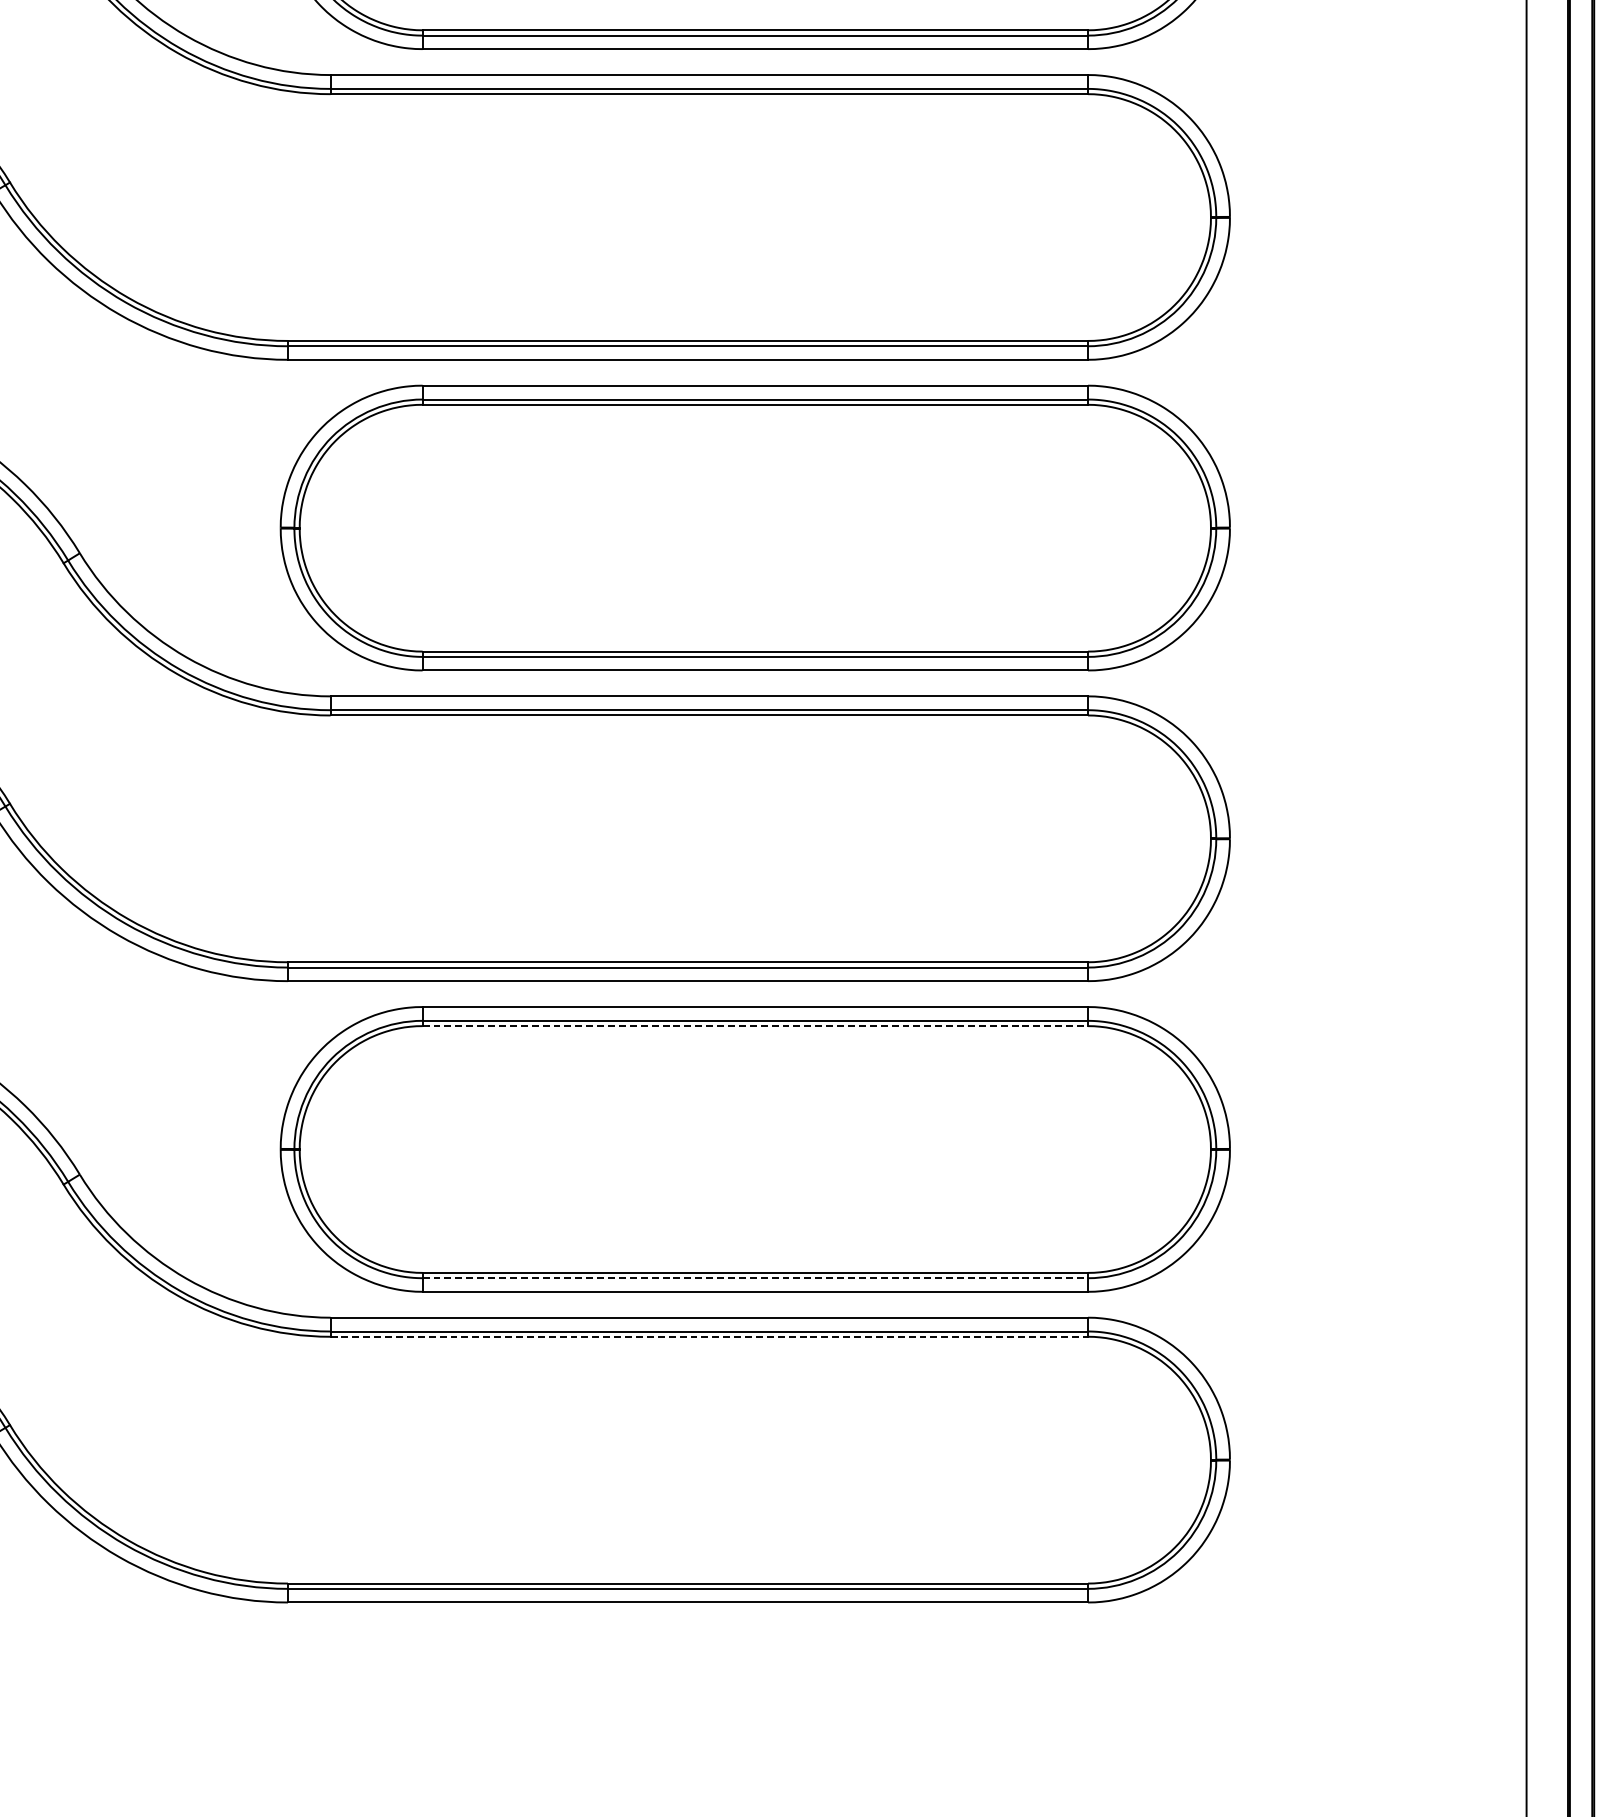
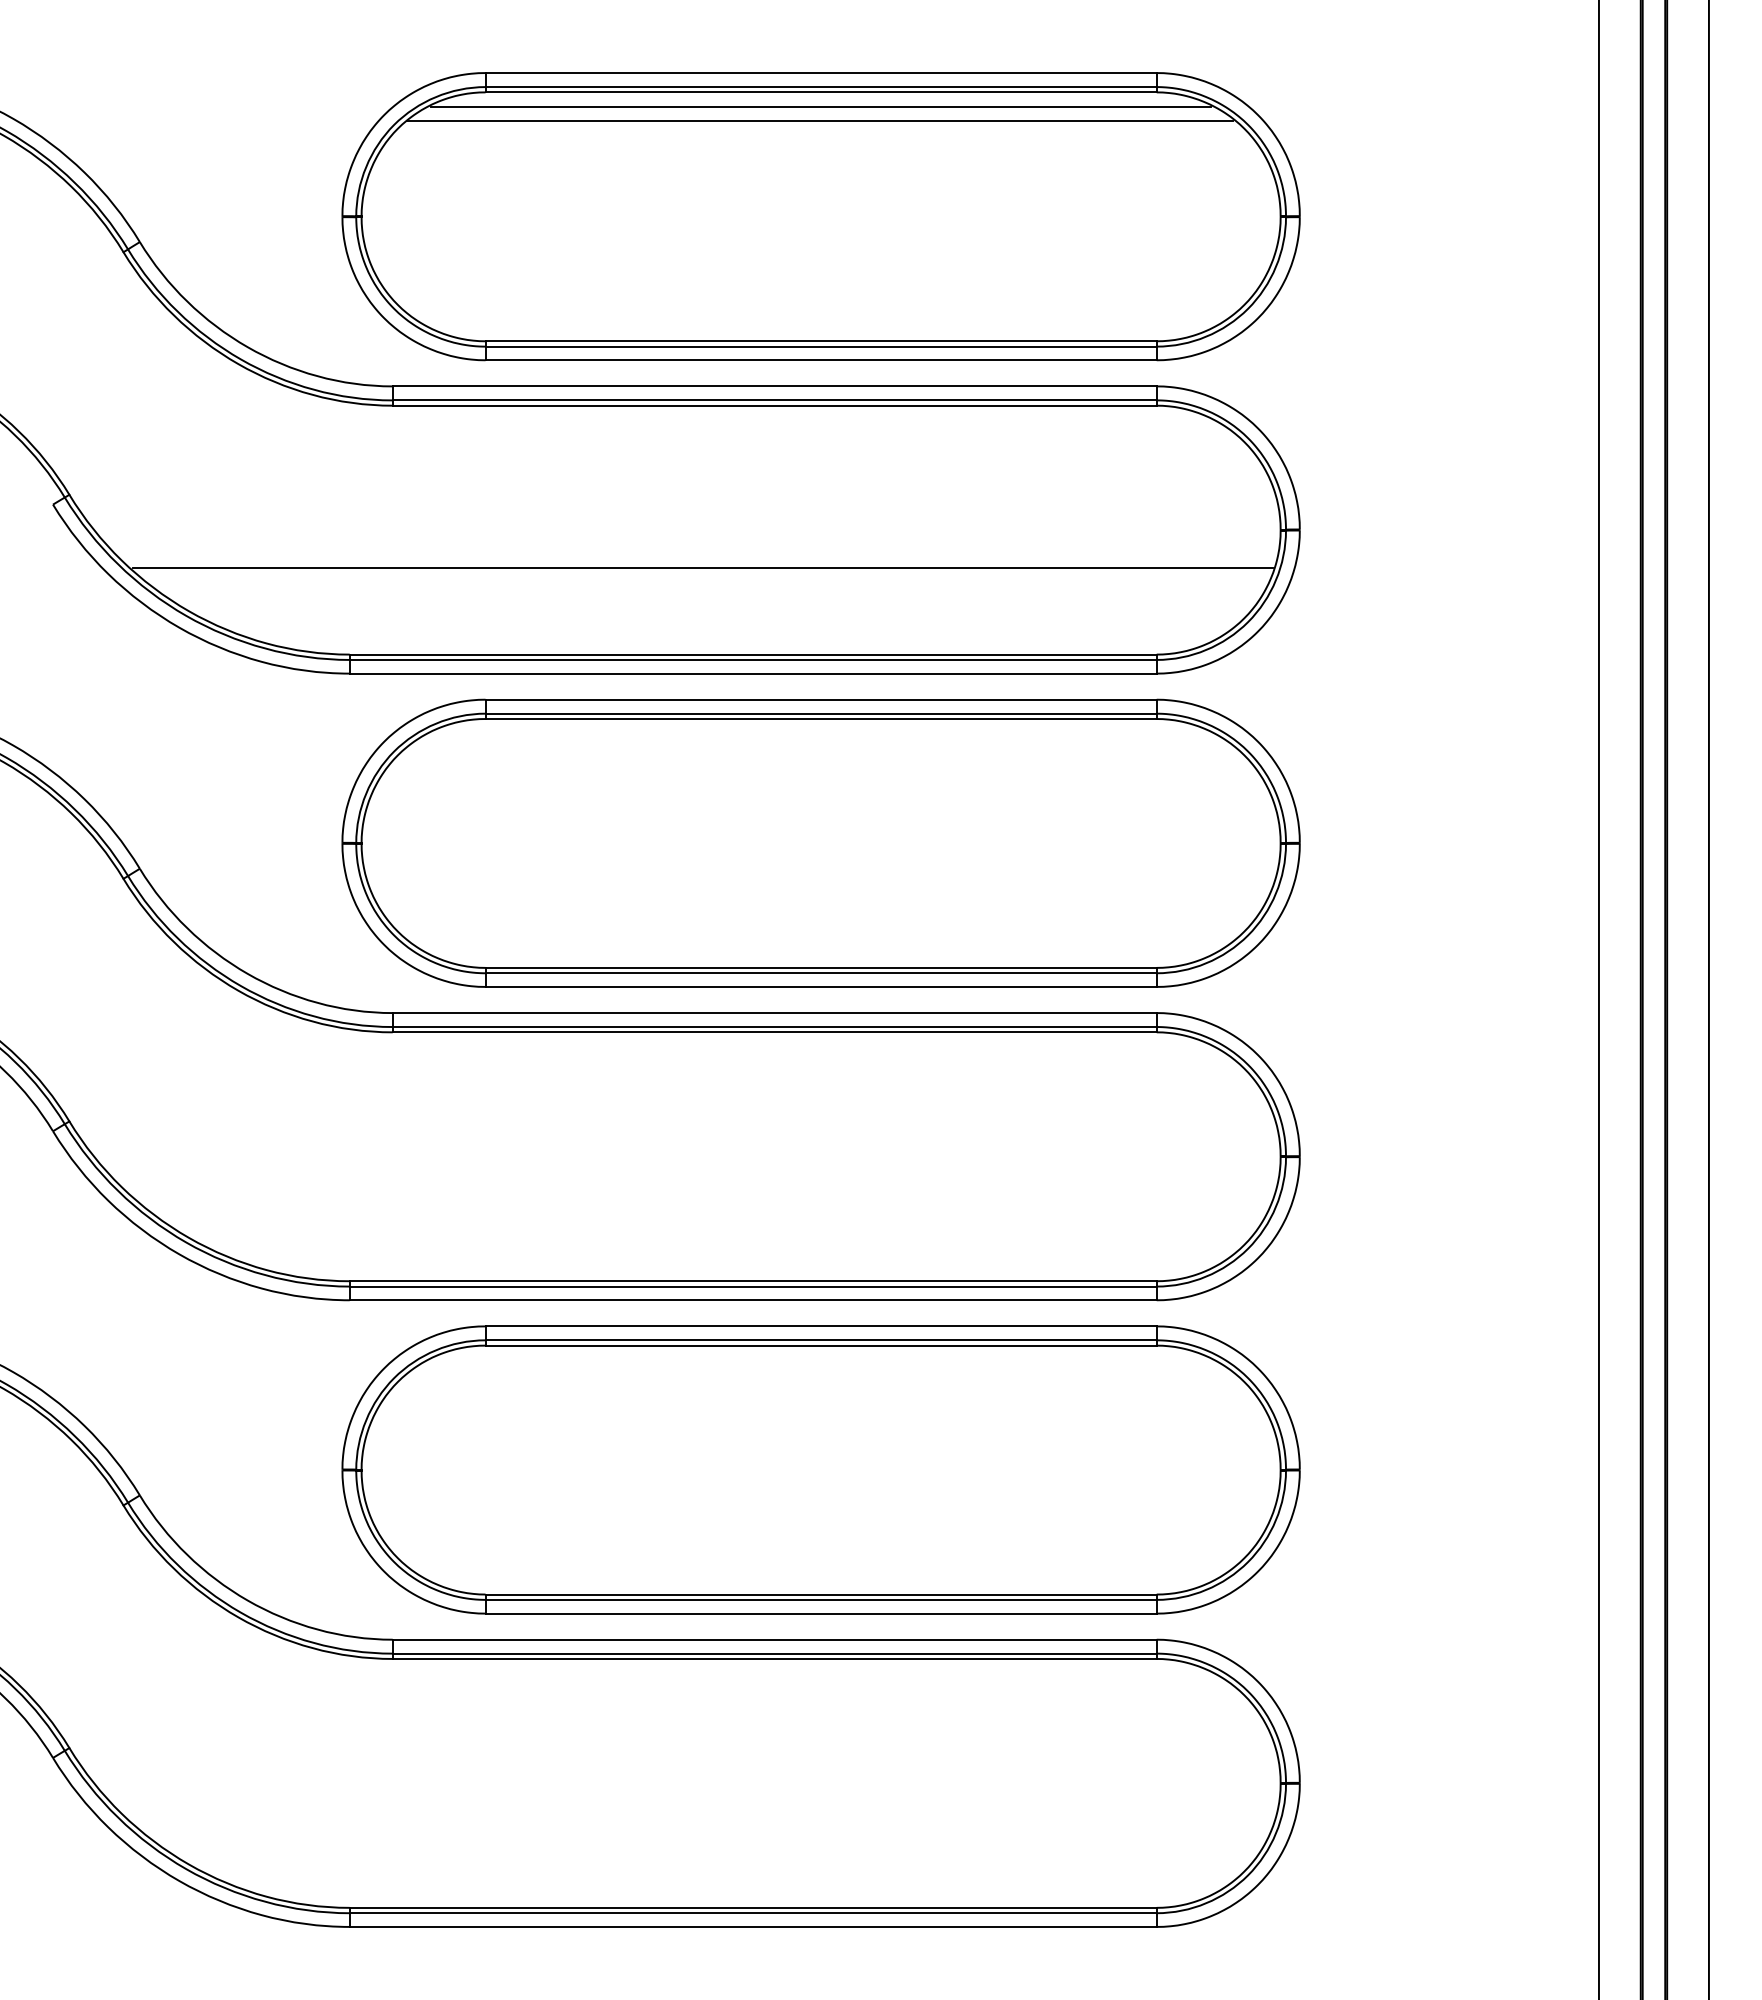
line: (637, 254) -> (702, 567), added
line: (755, 1025) -> (821, 1345), dashed -> solid
line: (755, 1277) -> (821, 1599), dashed -> solid
line: (709, 1336) -> (774, 1658), dashed -> solid

